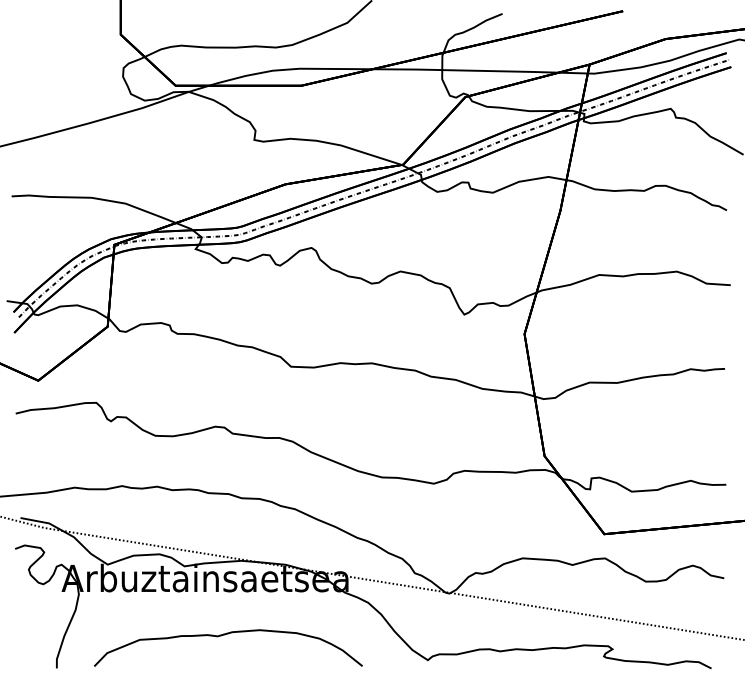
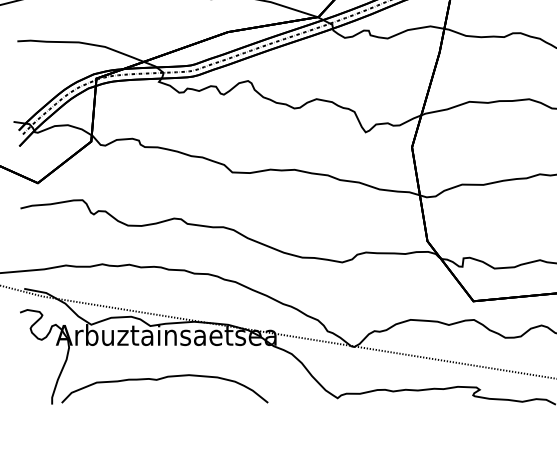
curve: (225, 635) -> (162, 379), moved

